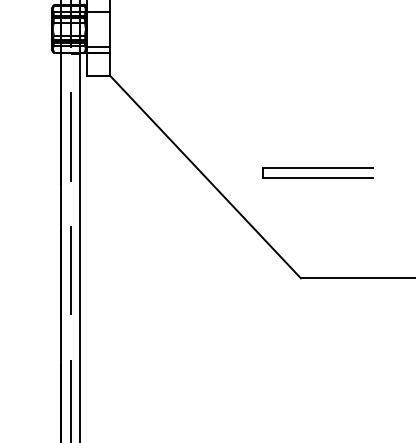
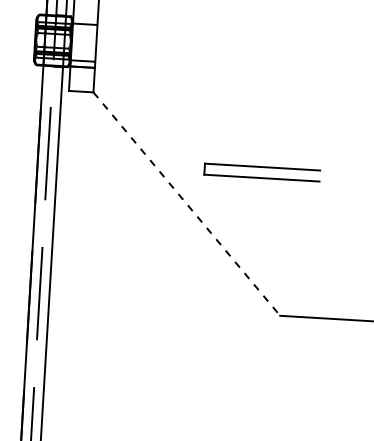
part: (317, 172) -> (262, 172), moved
line: (205, 177) -> (186, 204), solid -> dashed

